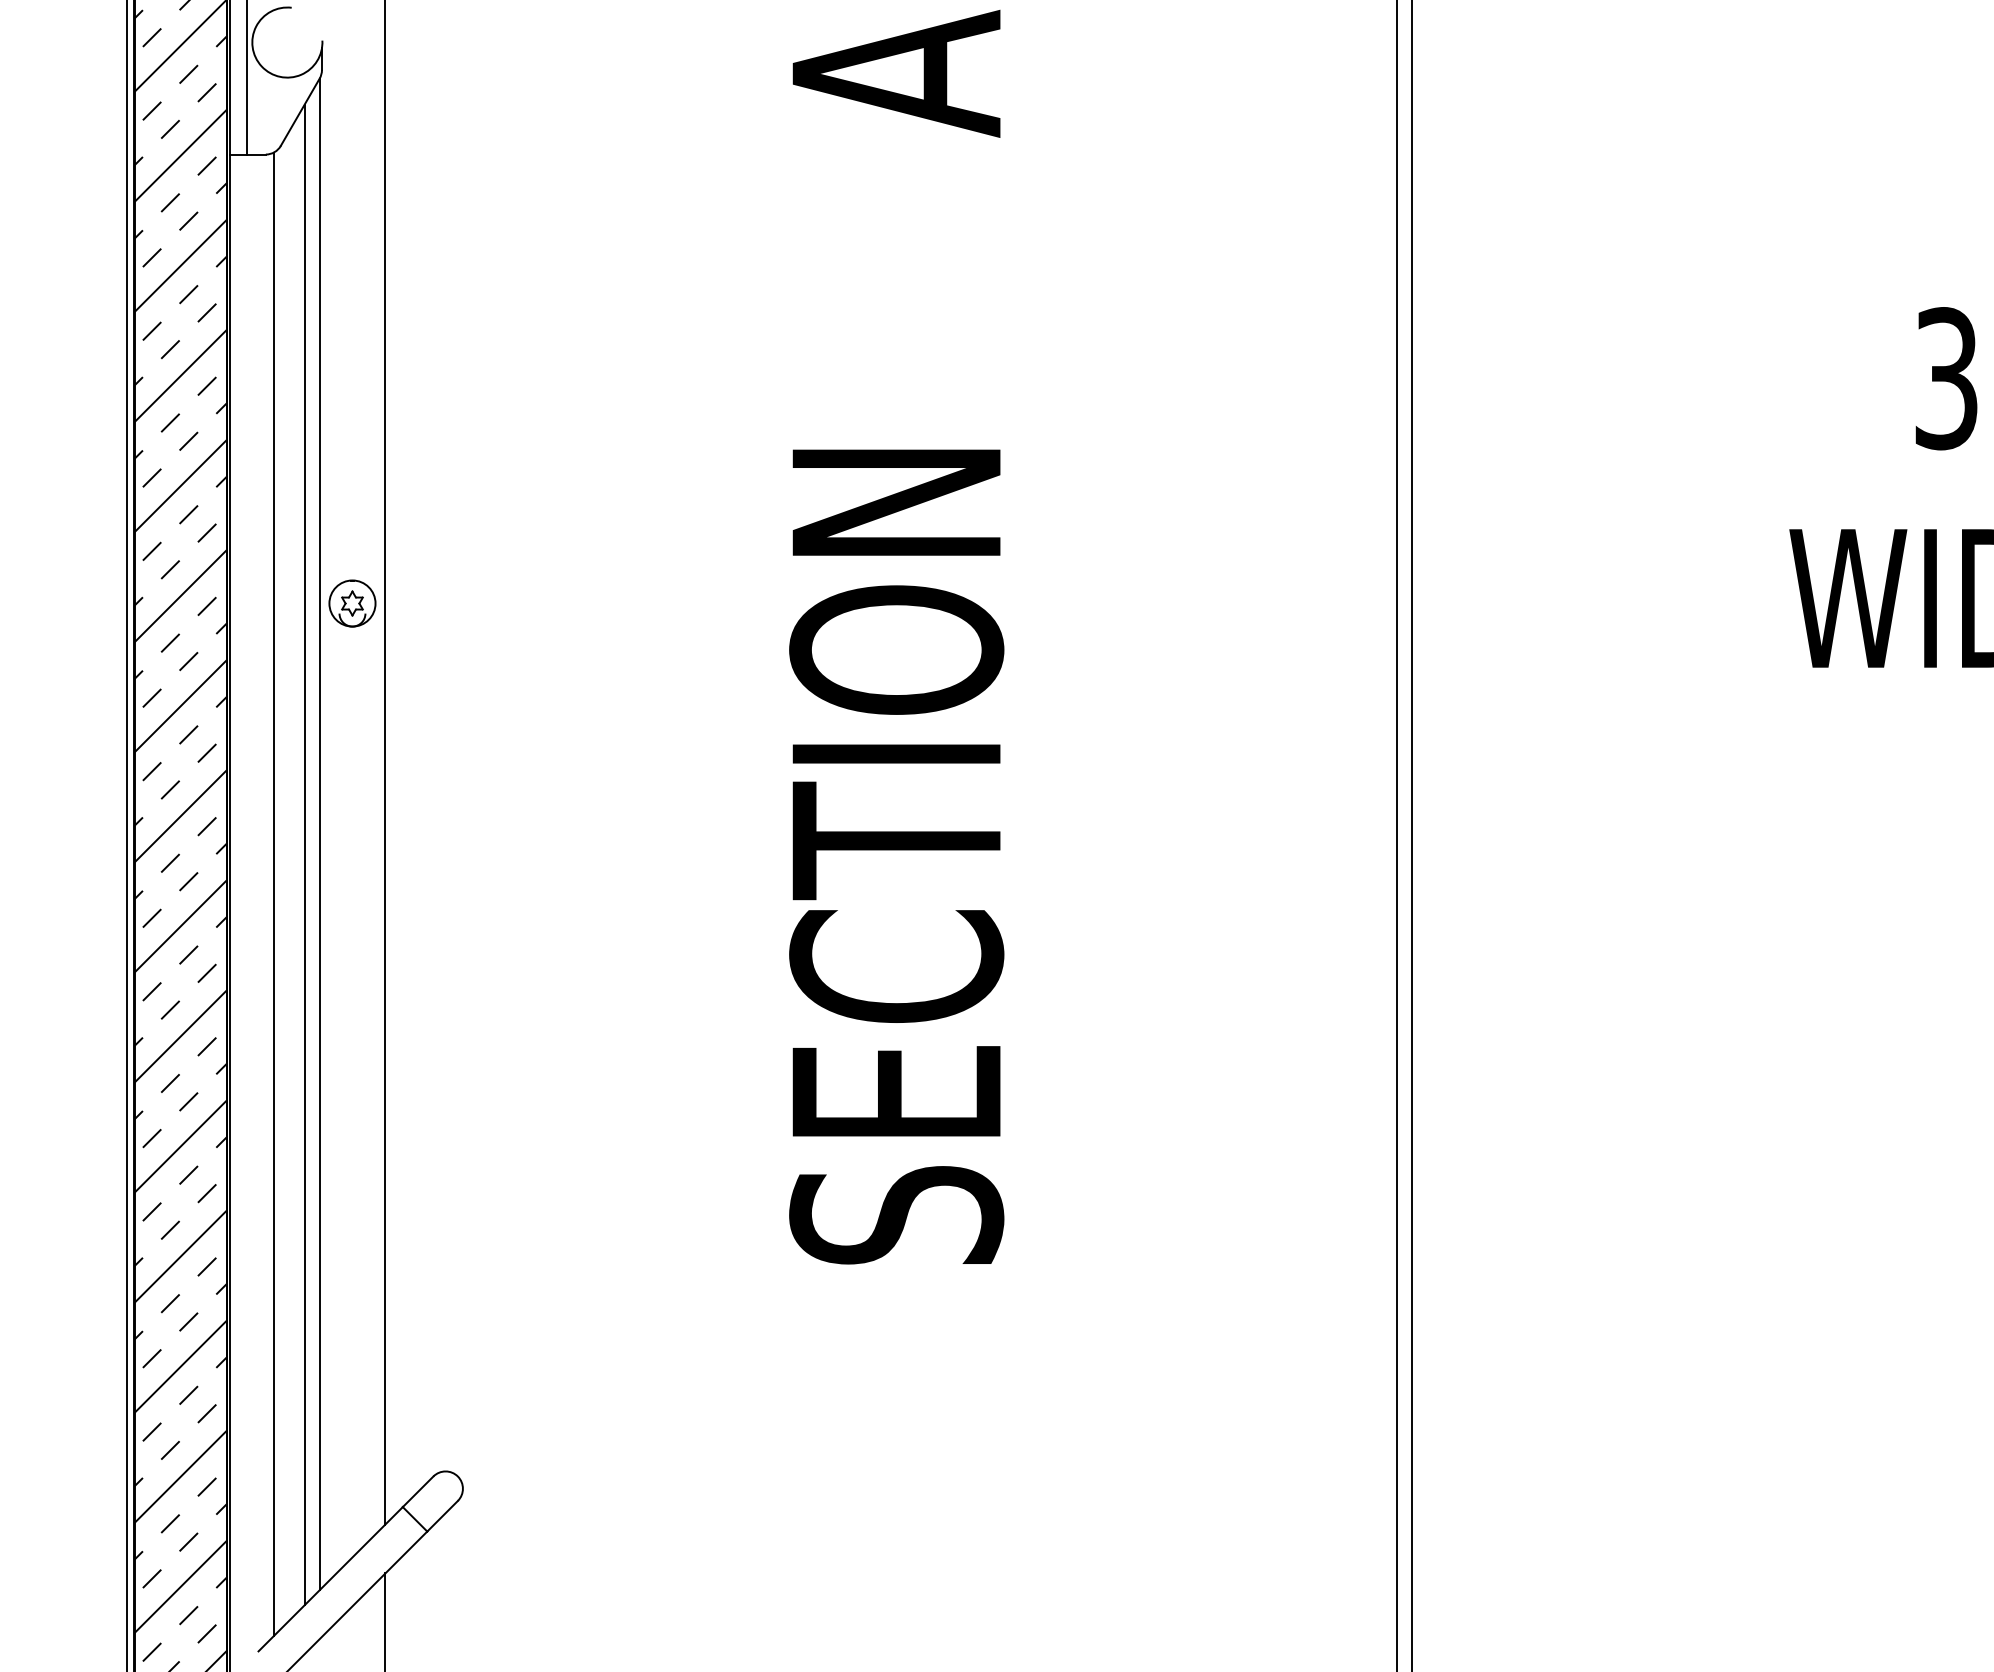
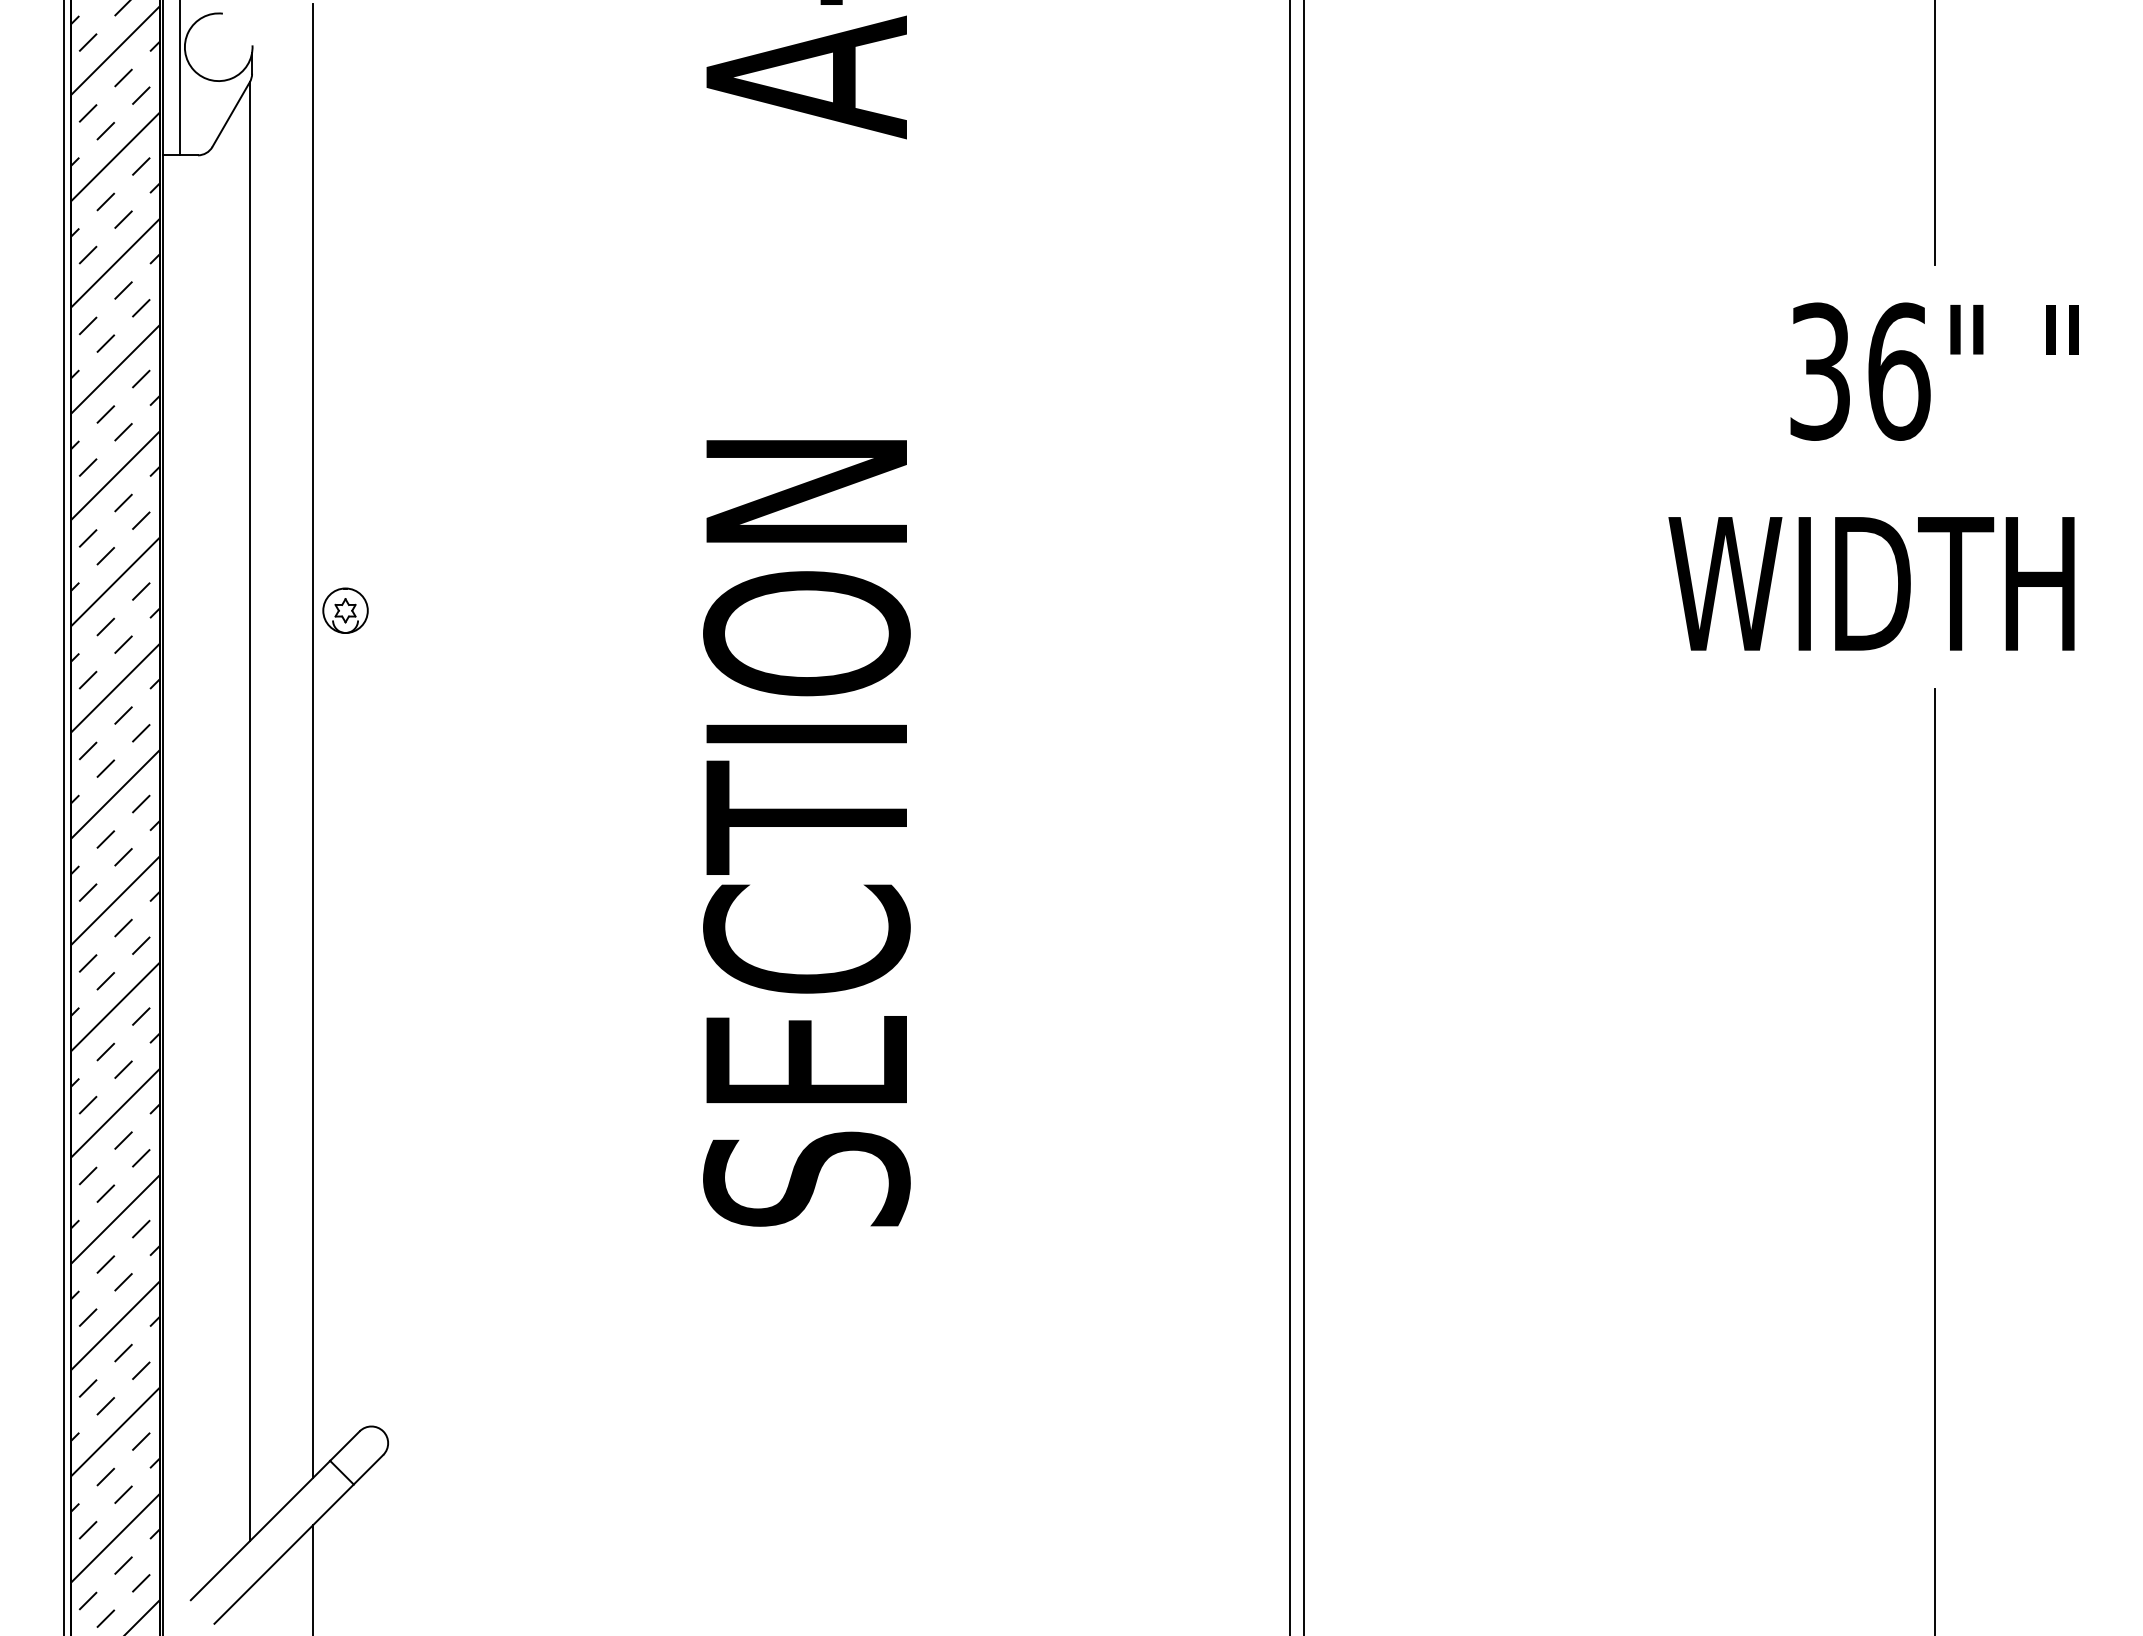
part: (352, 603) -> (345, 610), moved
line: (304, 855) -> (235, 831), removed
line: (273, 894) -> (205, 869), removed

